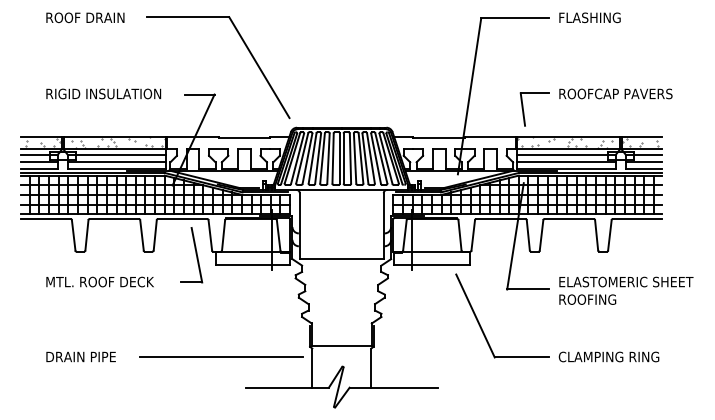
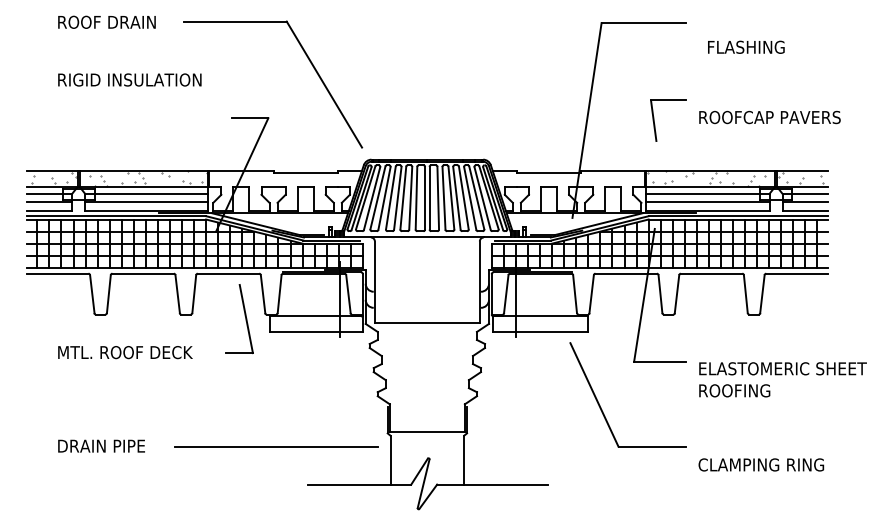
text: (589, 17) -> (745, 46), moved
text: (103, 93) -> (129, 79), moved
part: (524, 111) -> (655, 123), moved
text: (626, 290) -> (783, 379), moved
text: (608, 356) -> (760, 464), moved

